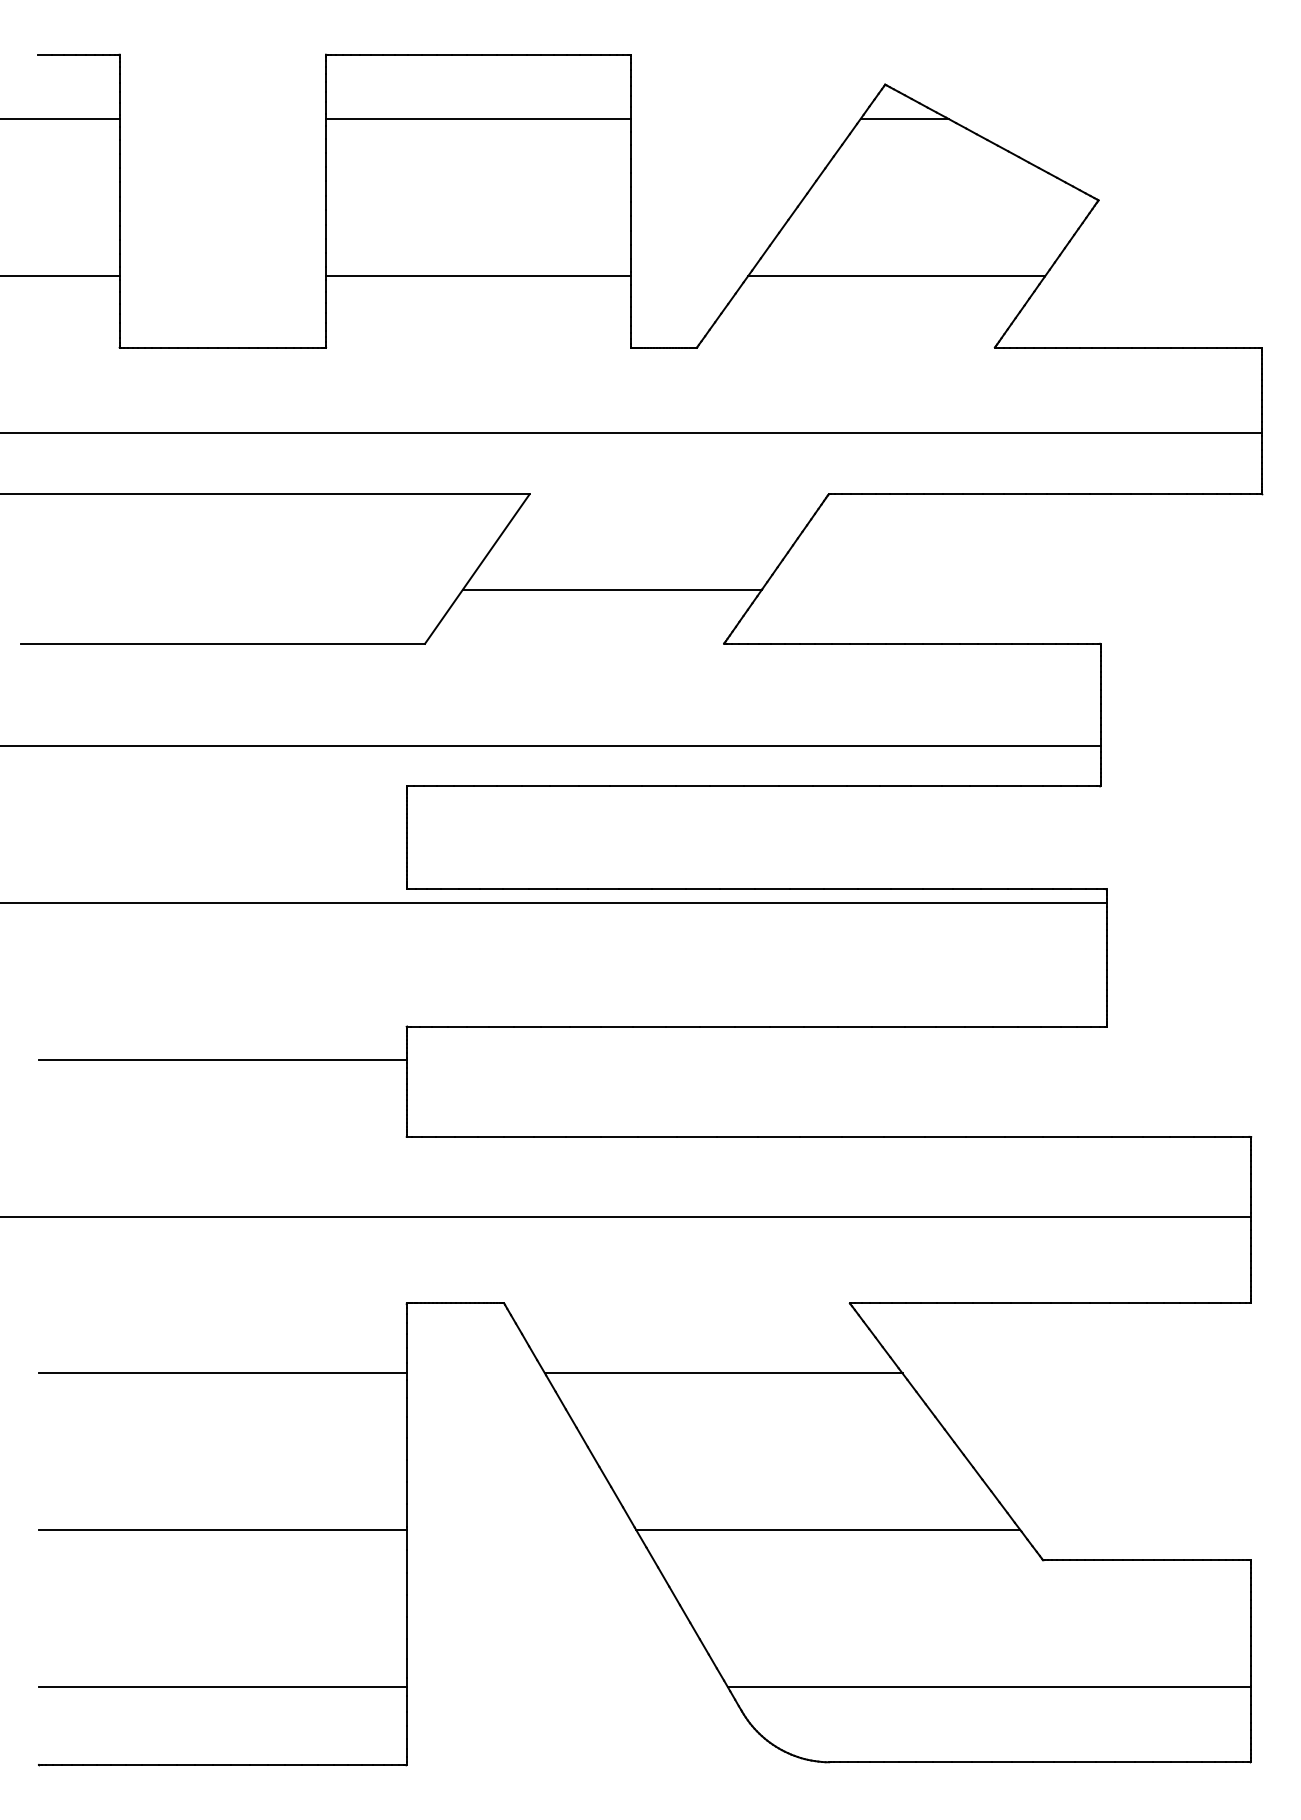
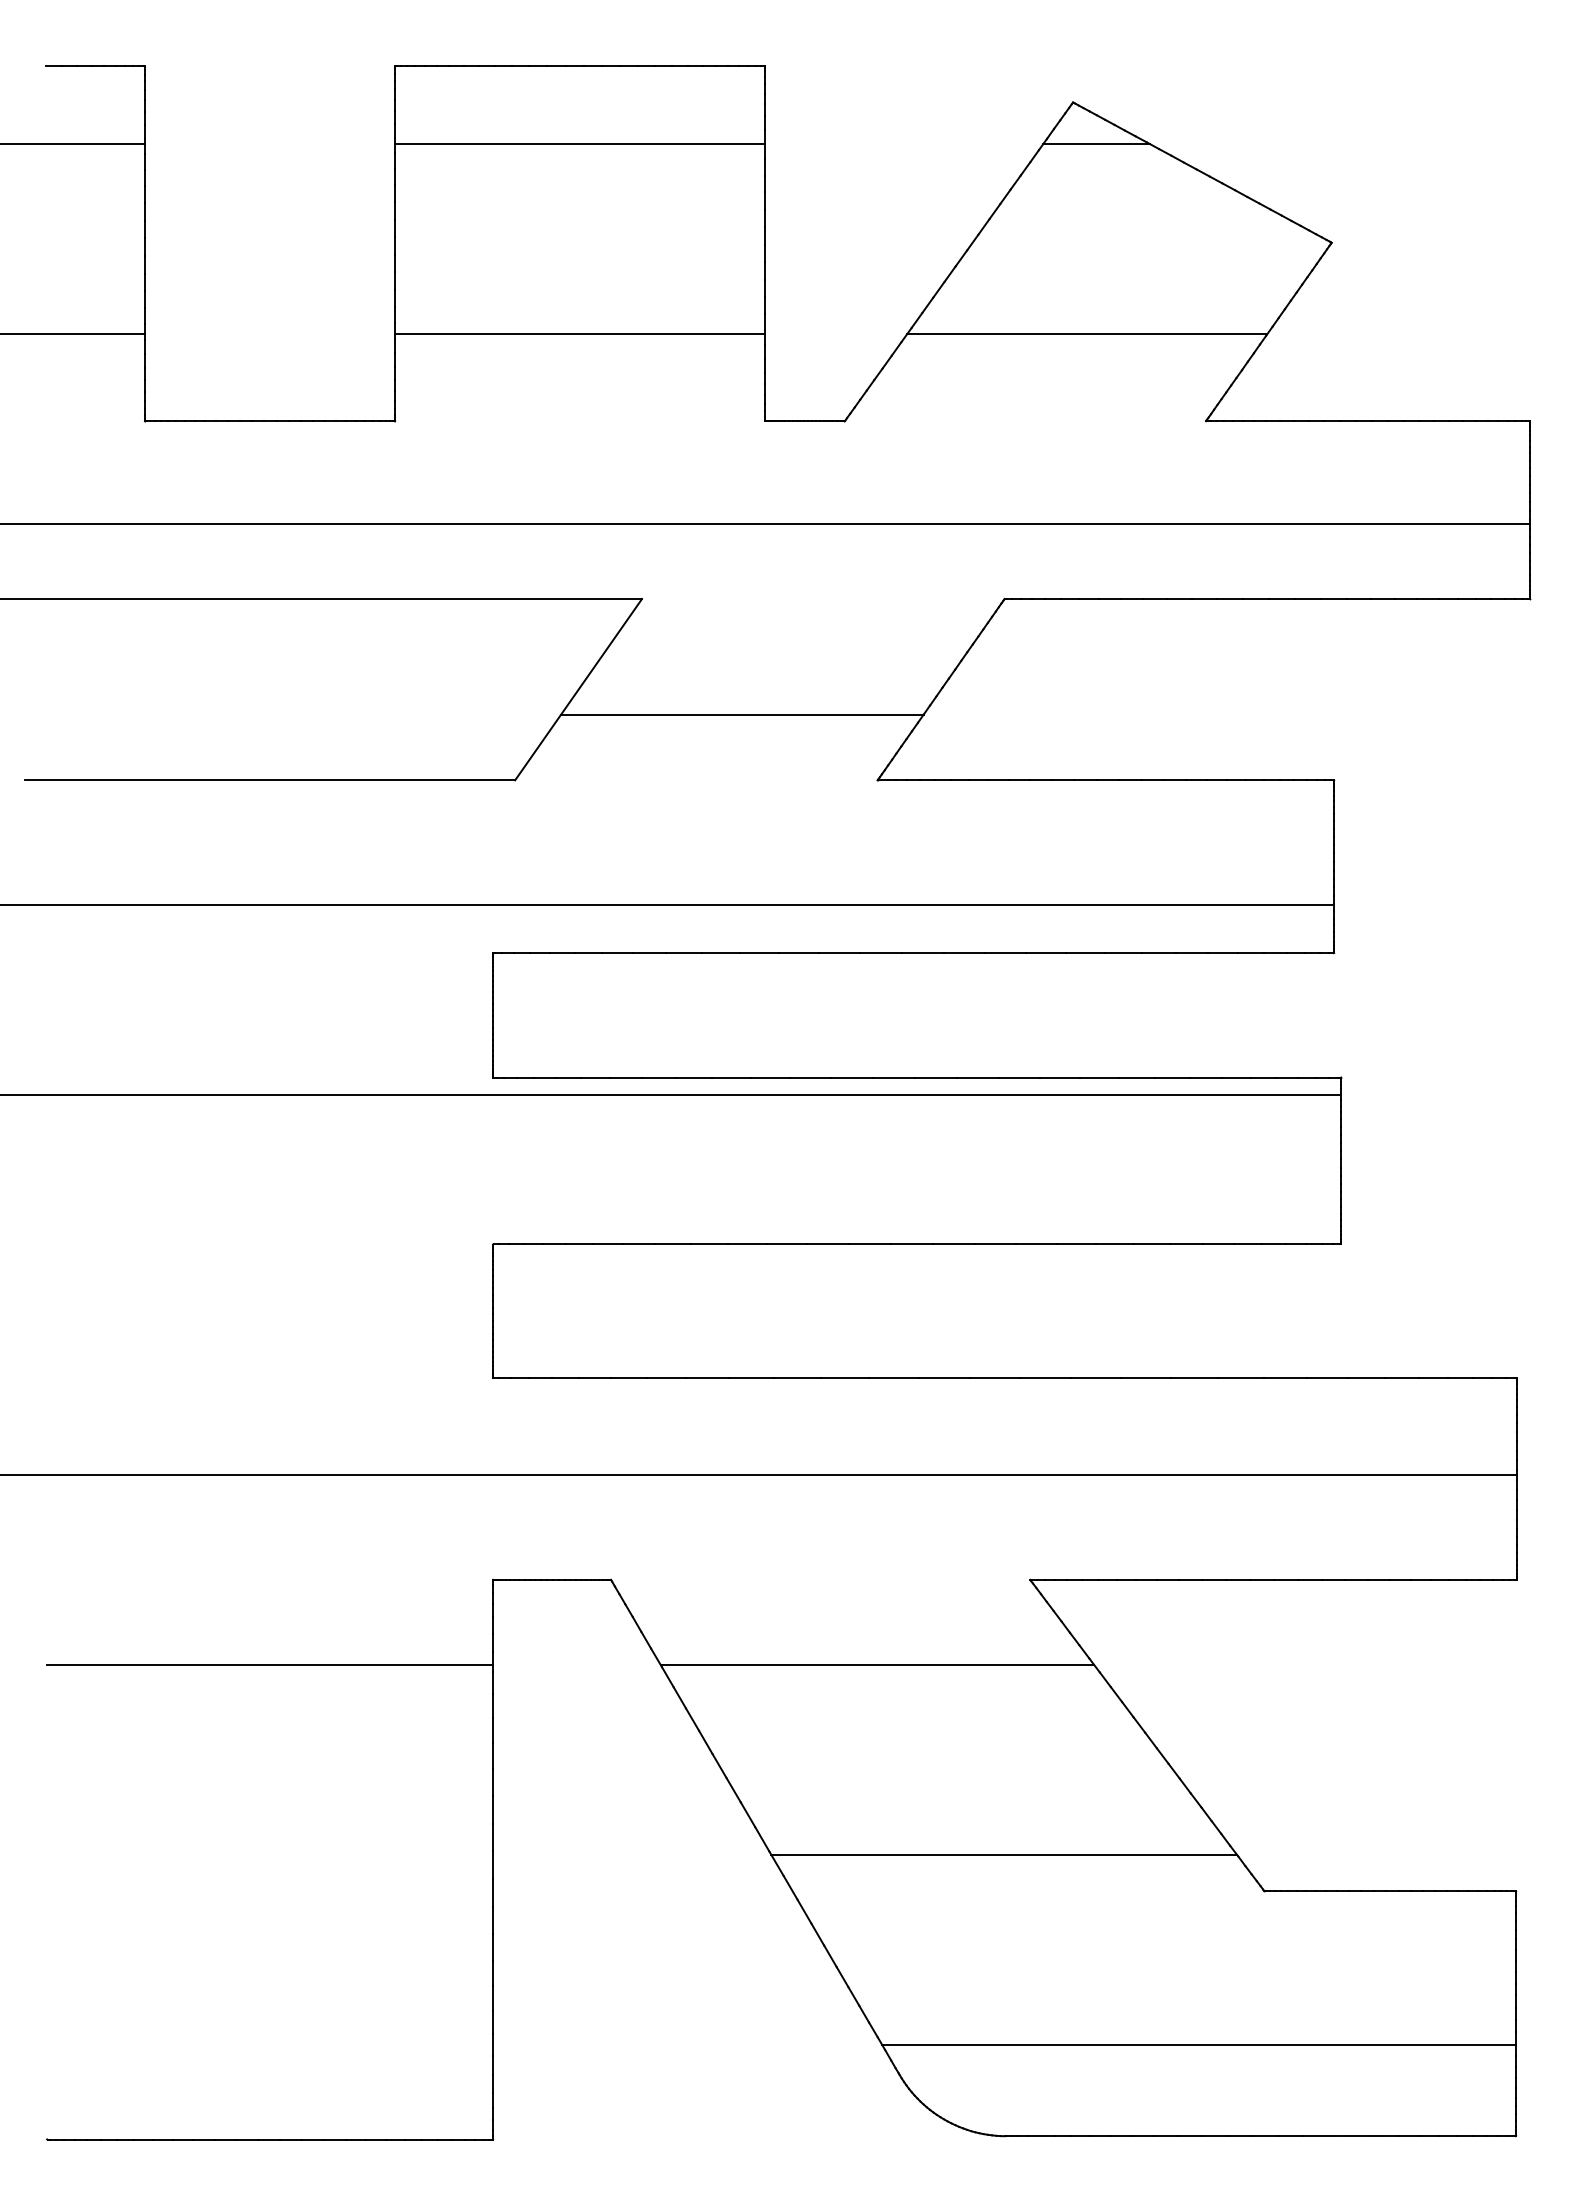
line: (223, 1059) -> (270, 1284), removed
line: (223, 1529) -> (270, 1854), removed
line: (223, 1686) -> (270, 2044), removed

